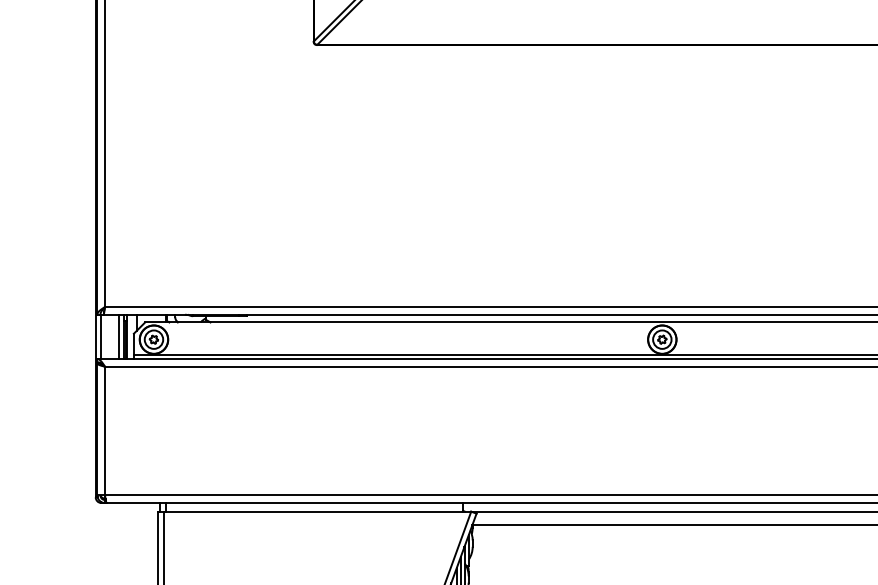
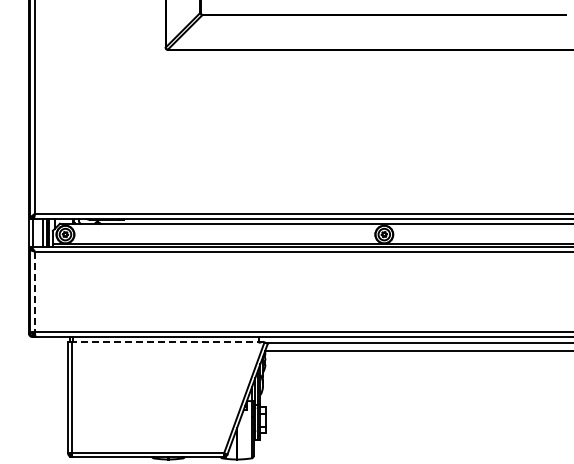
line: (104, 431) -> (34, 292), solid -> dashed
line: (316, 511) -> (167, 342), solid -> dashed

